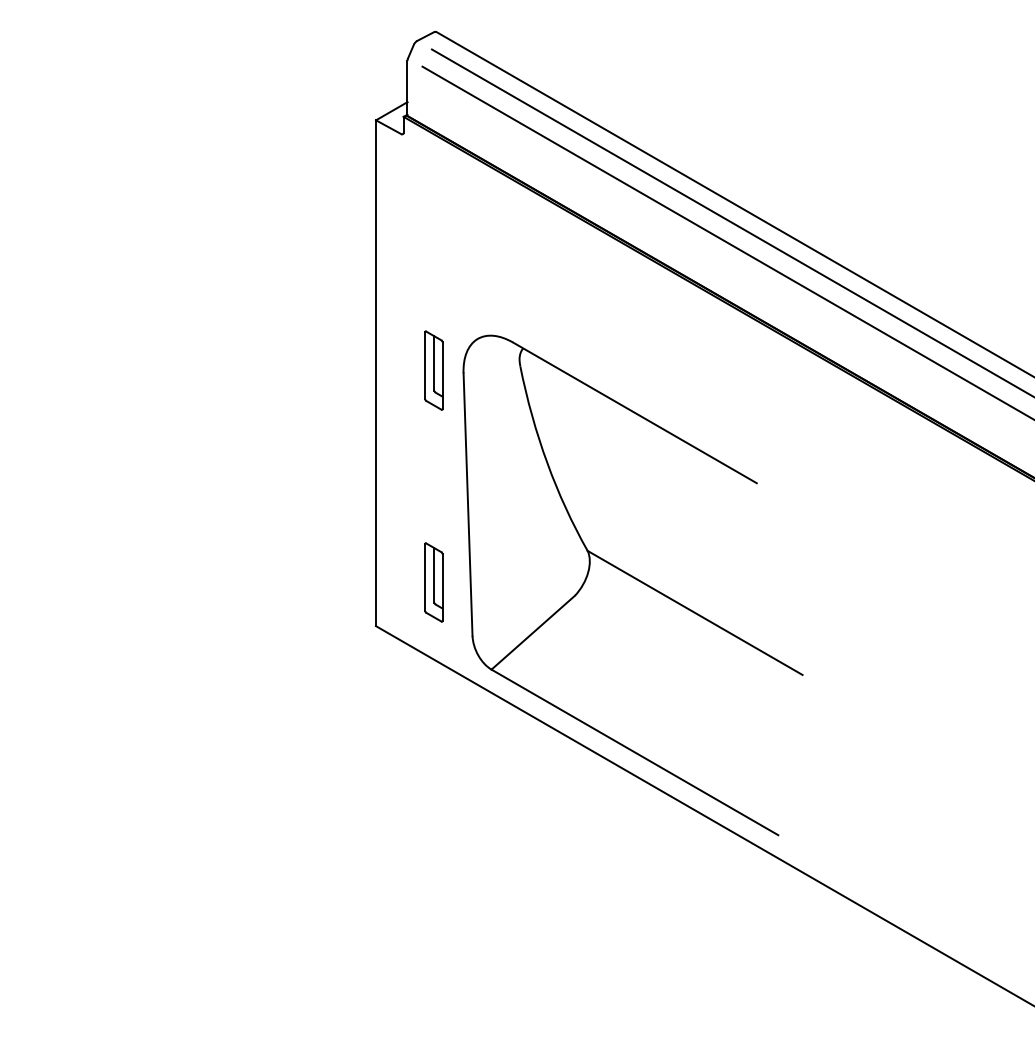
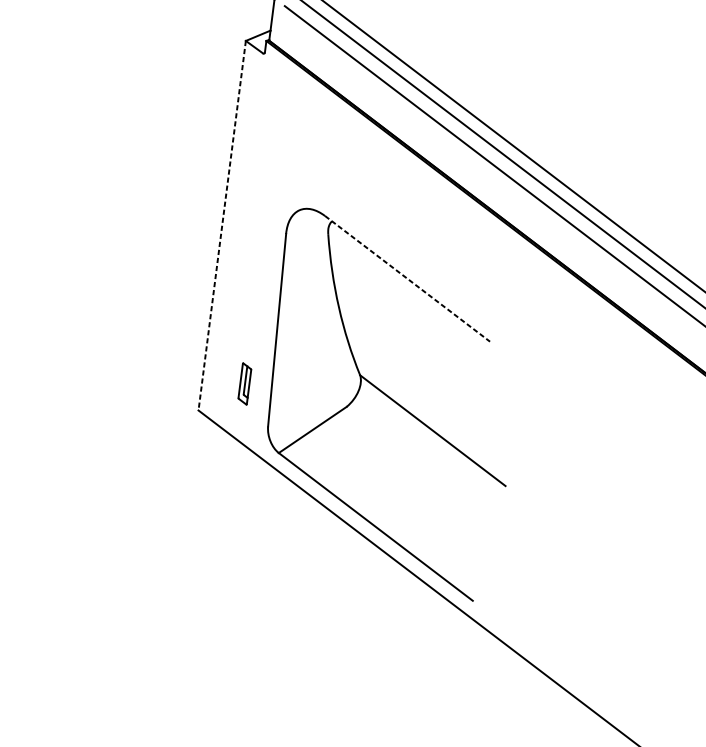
part: (433, 370) -> (264, 229), removed
line: (376, 373) -> (222, 225), solid -> dashed
line: (634, 412) -> (407, 278), solid -> dashed
part: (433, 582) -> (244, 383), size x0.7

